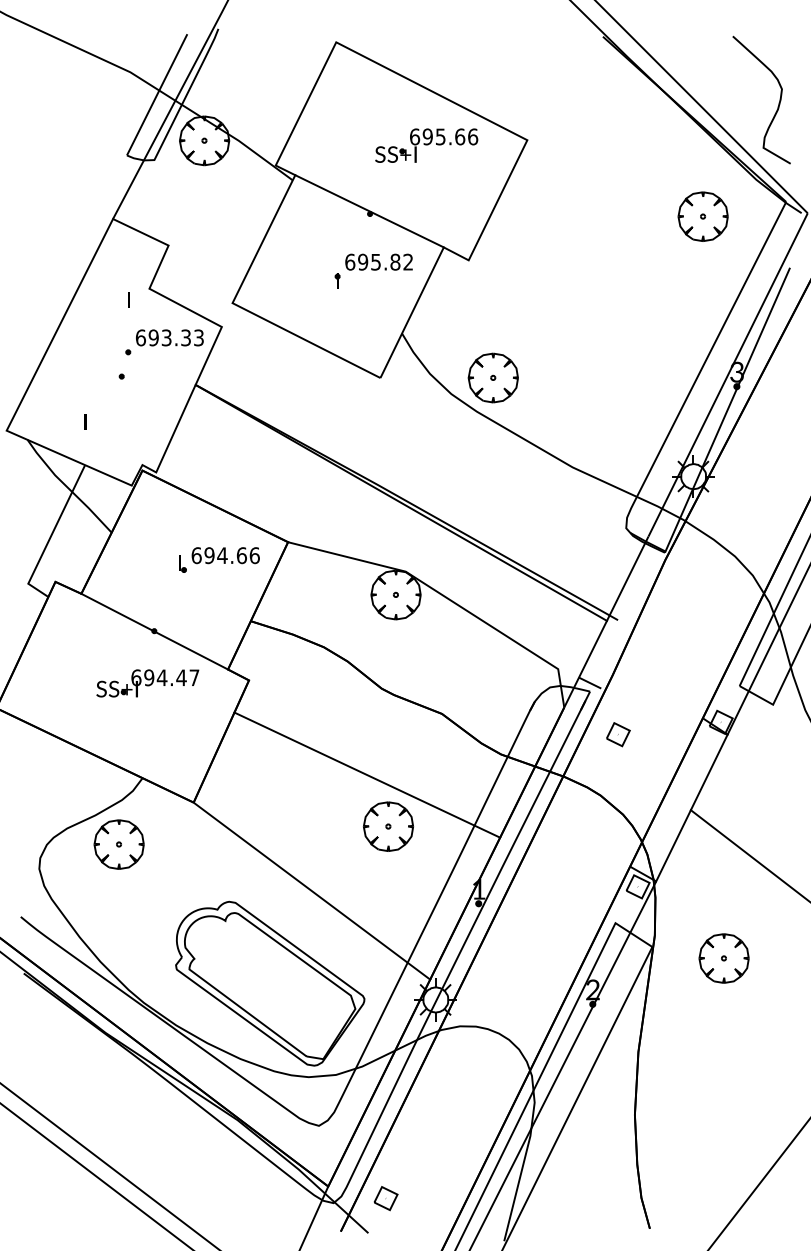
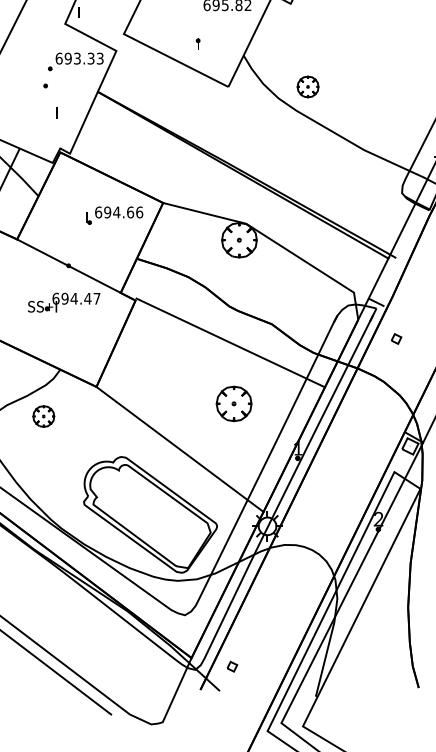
part: (337, 280) -> (198, 43), moved
text: (128, 299) -> (78, 12), moved
part: (492, 377) -> (307, 86), size x0.6
text: (85, 421) -> (56, 112), moved
part: (618, 734) -> (396, 338), size x0.6
line: (367, 774) -> (230, 342), moved
part: (118, 844) -> (43, 416), size x0.6
part: (385, 1198) -> (231, 666), size x0.6

